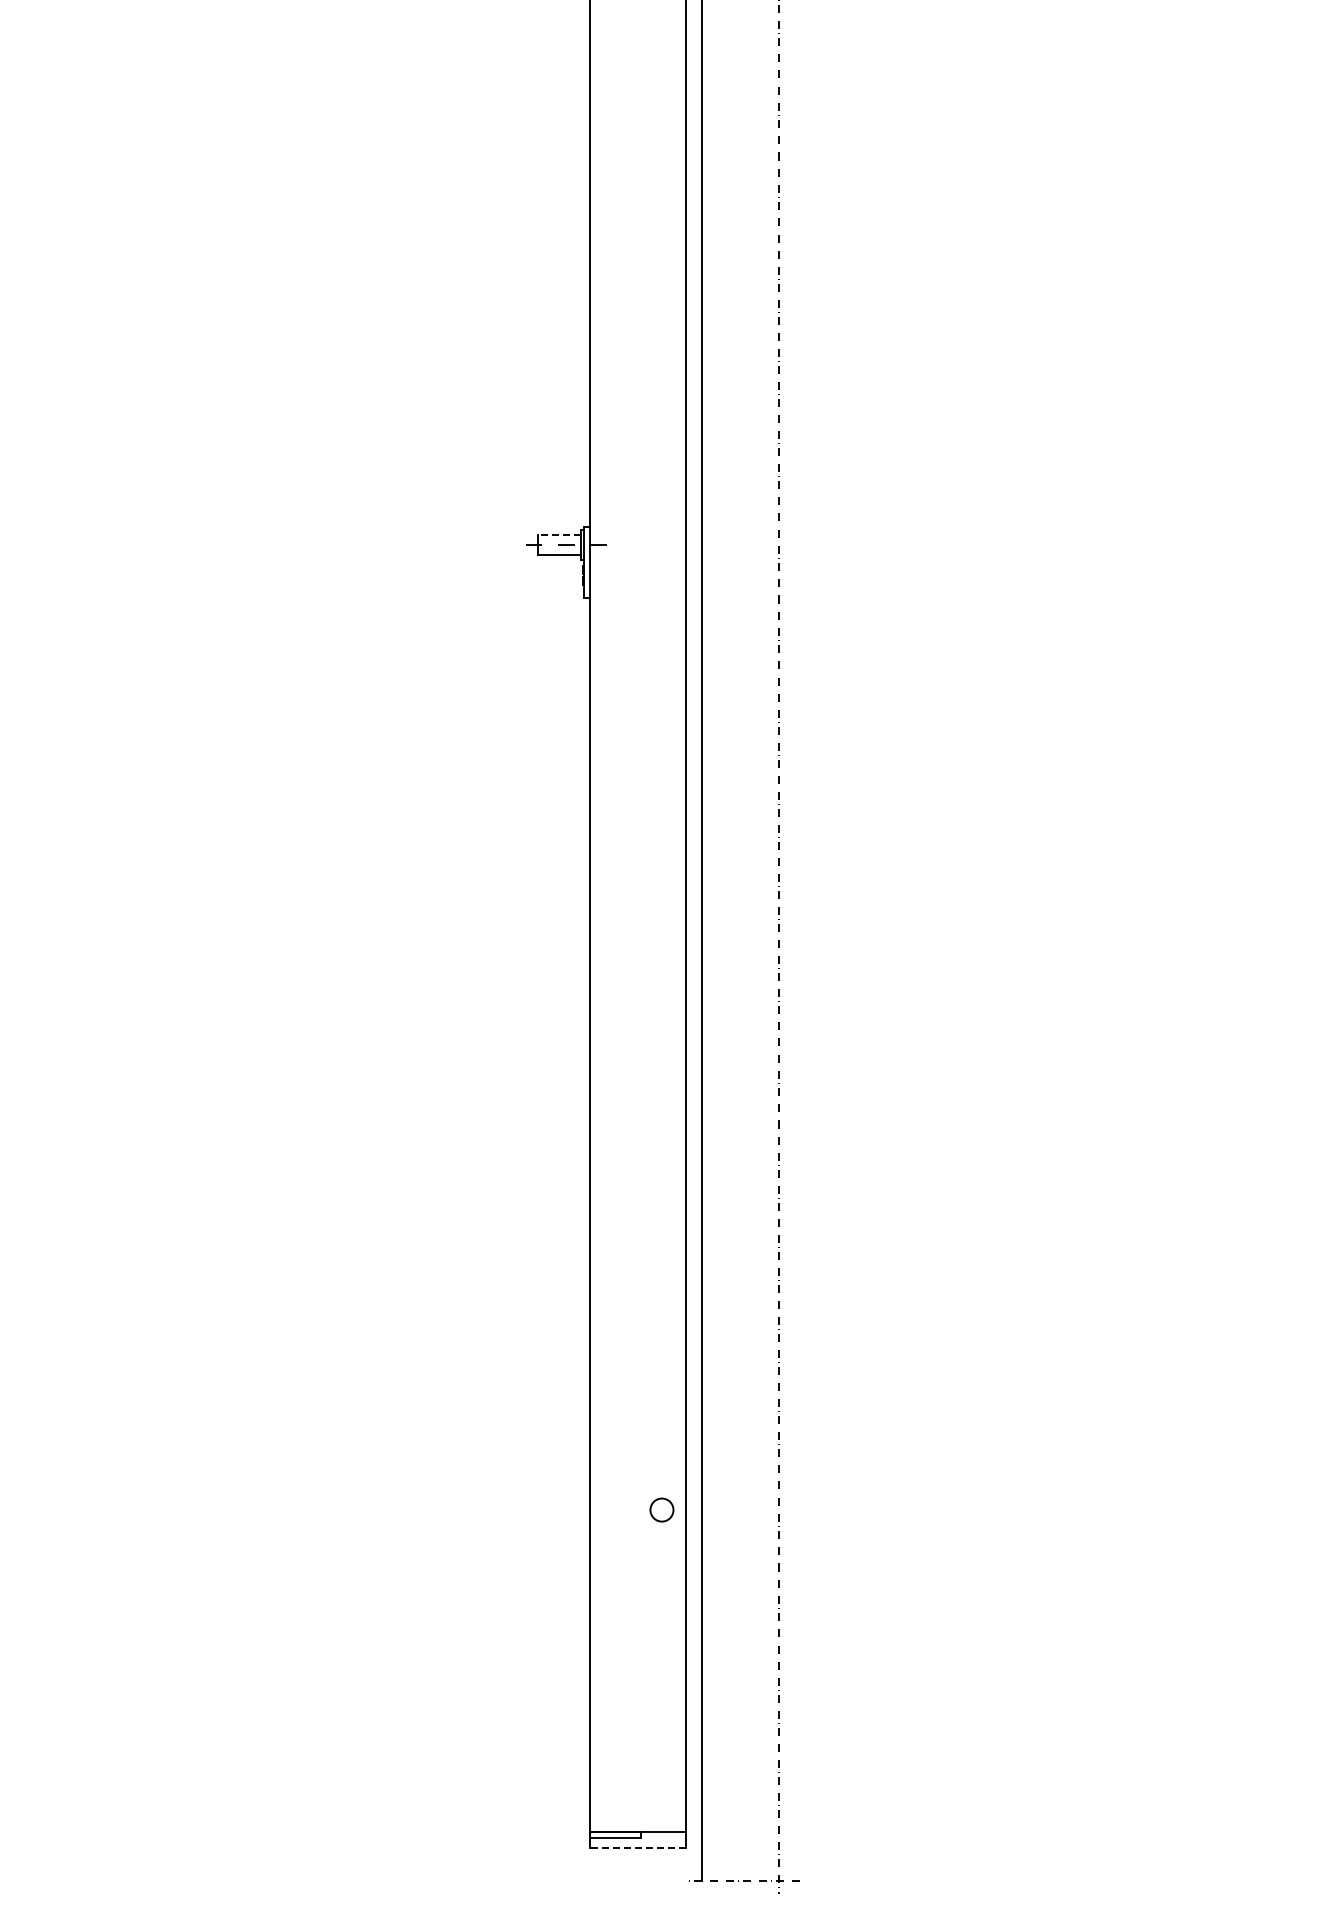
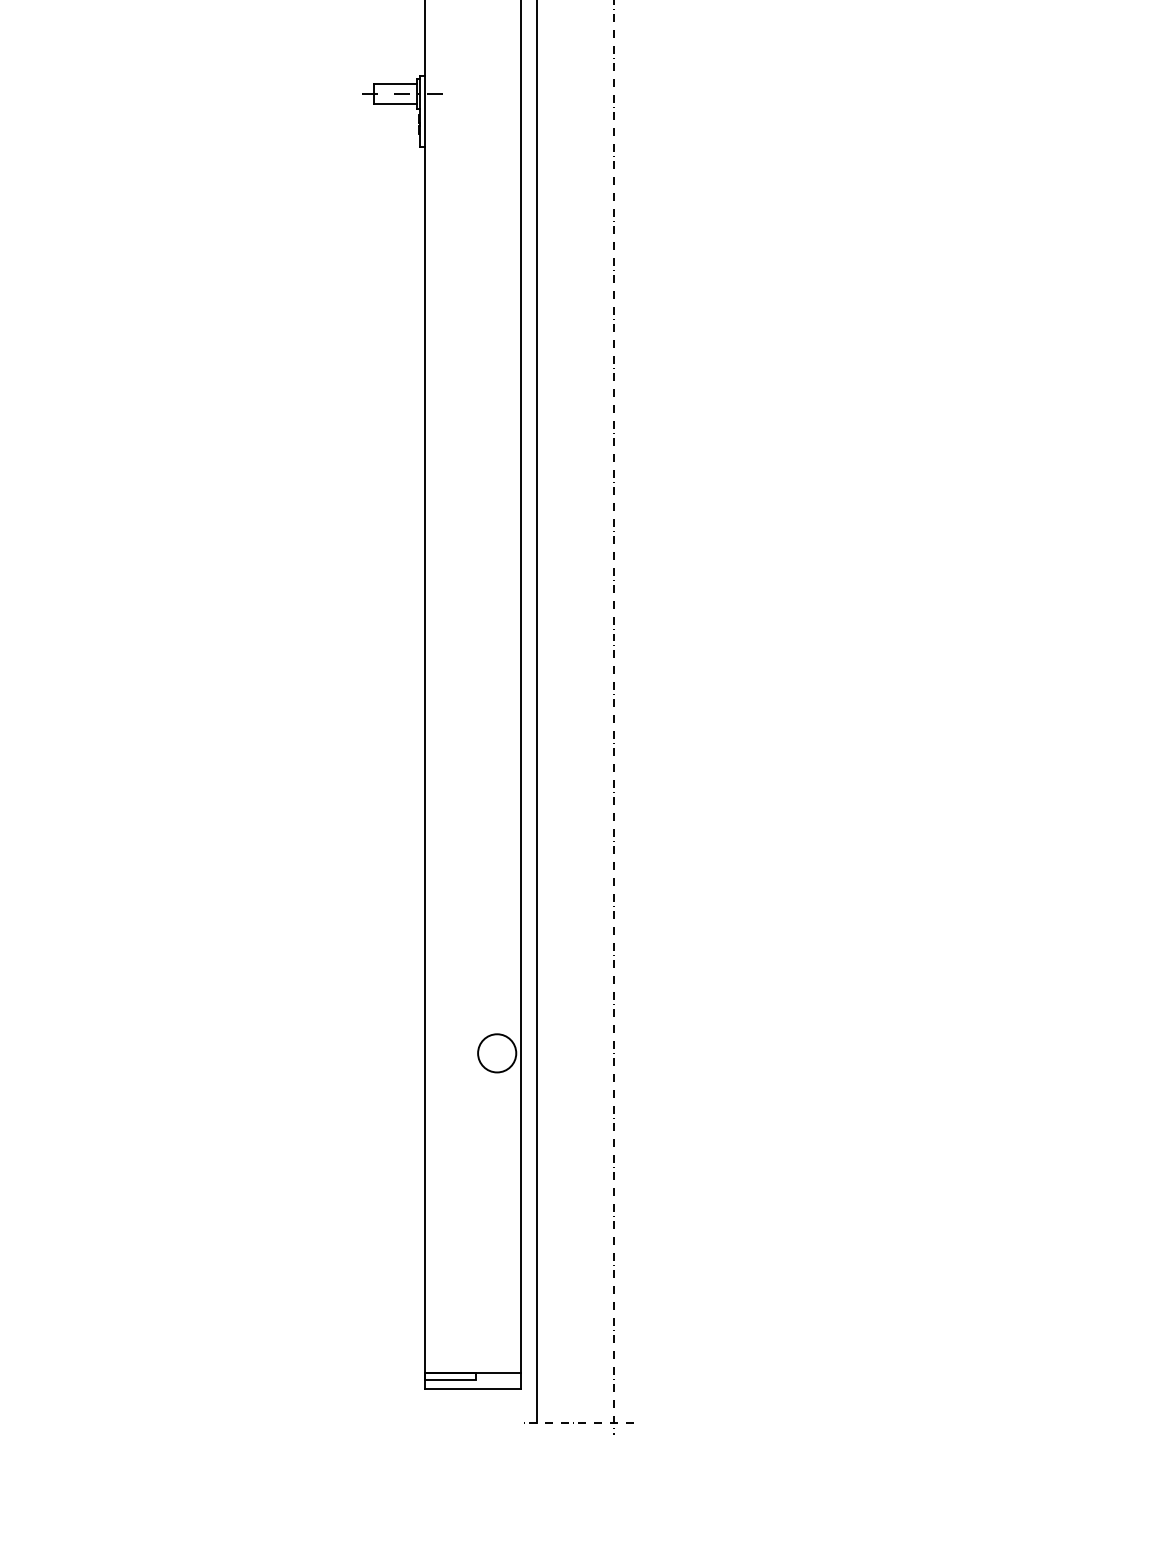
line: (559, 535) -> (395, 84), dashed -> solid
circle: (661, 1509) -> (496, 1052), size x1.67
line: (637, 1847) -> (472, 1388), dashed -> solid

